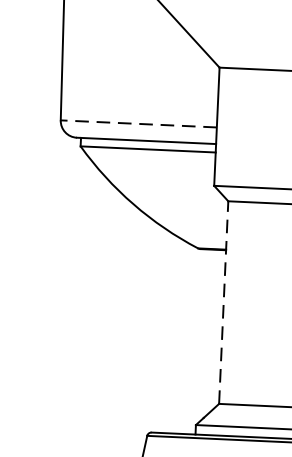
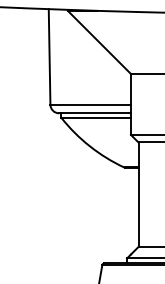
line: (138, 123) -> (90, 104), dashed -> solid
line: (223, 302) -> (138, 194), dashed -> solid

